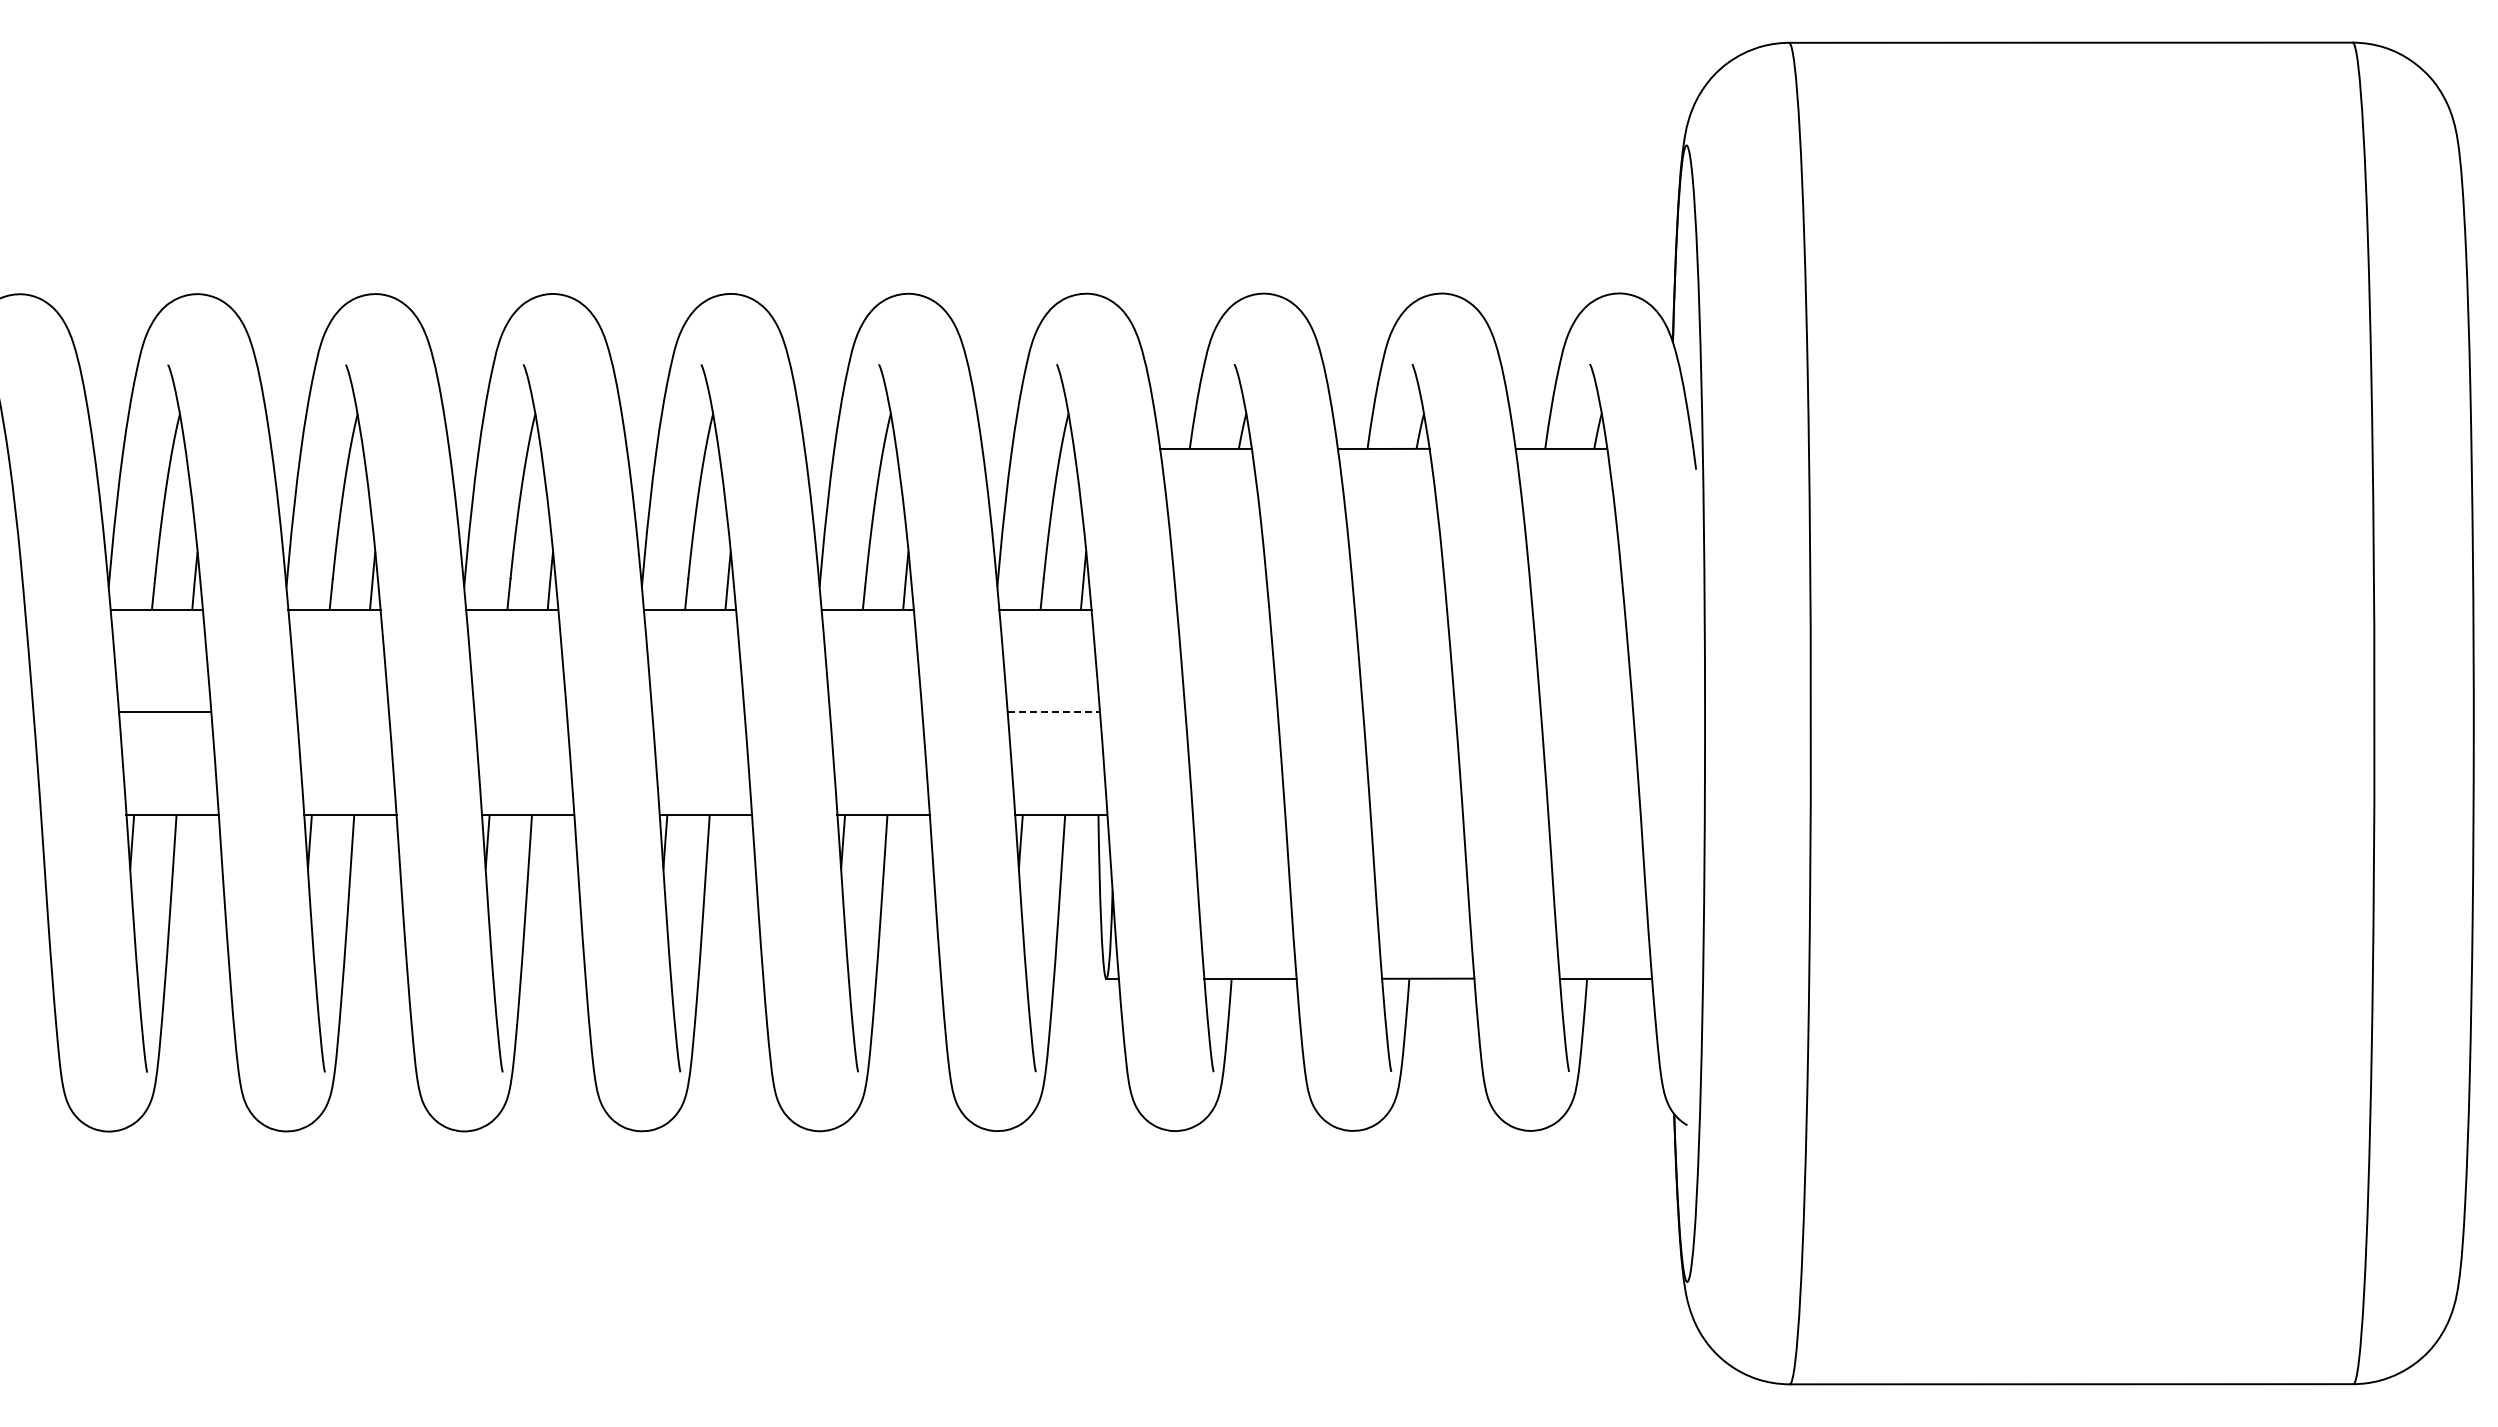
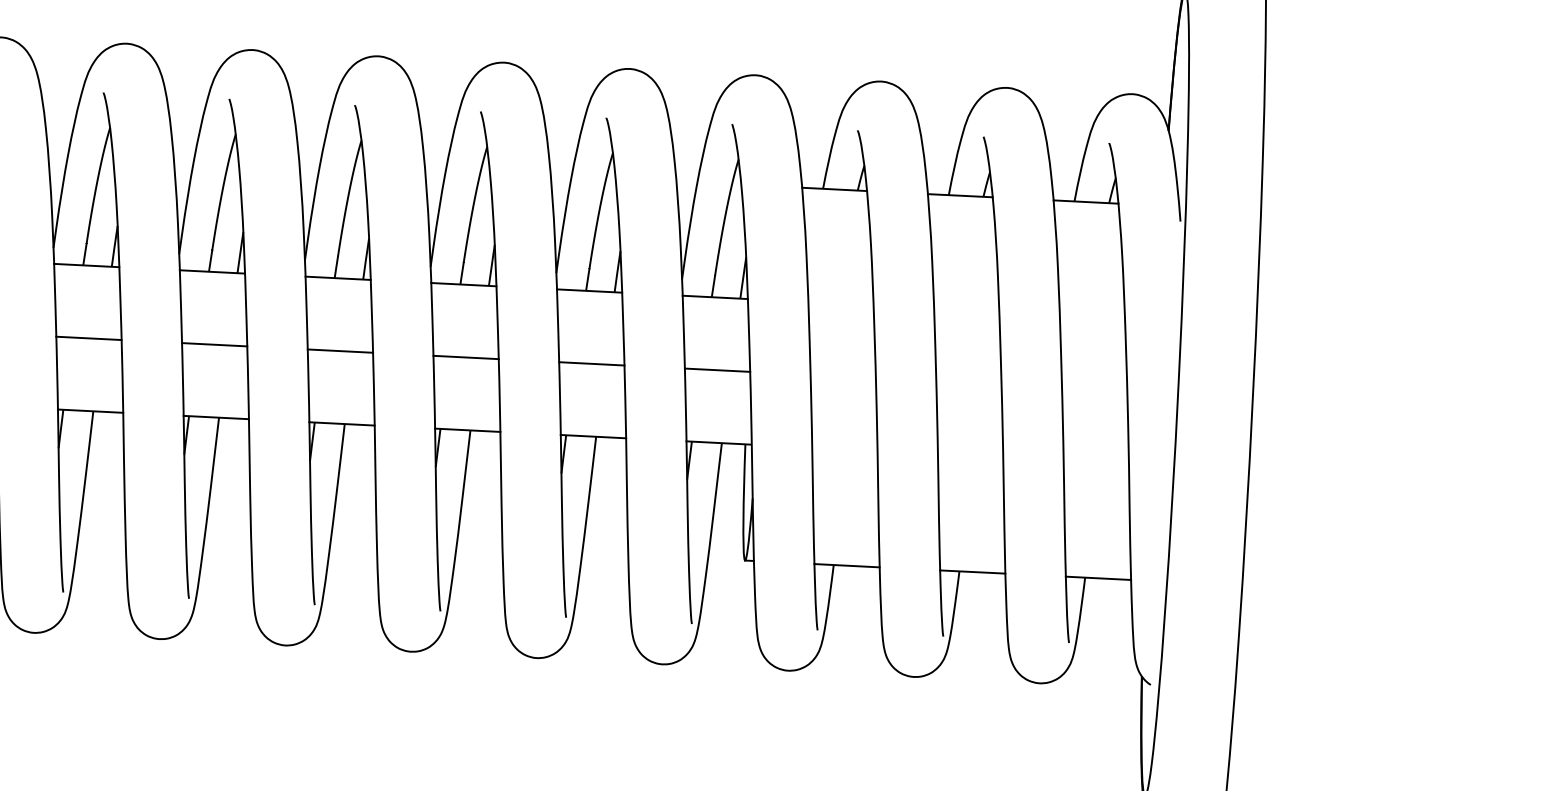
line: (342, 712) -> (214, 344), added
line: (520, 712) -> (340, 351), added
line: (698, 712) -> (466, 357), added
line: (876, 712) -> (592, 363), added
line: (1054, 712) -> (717, 370), dashed -> solid

